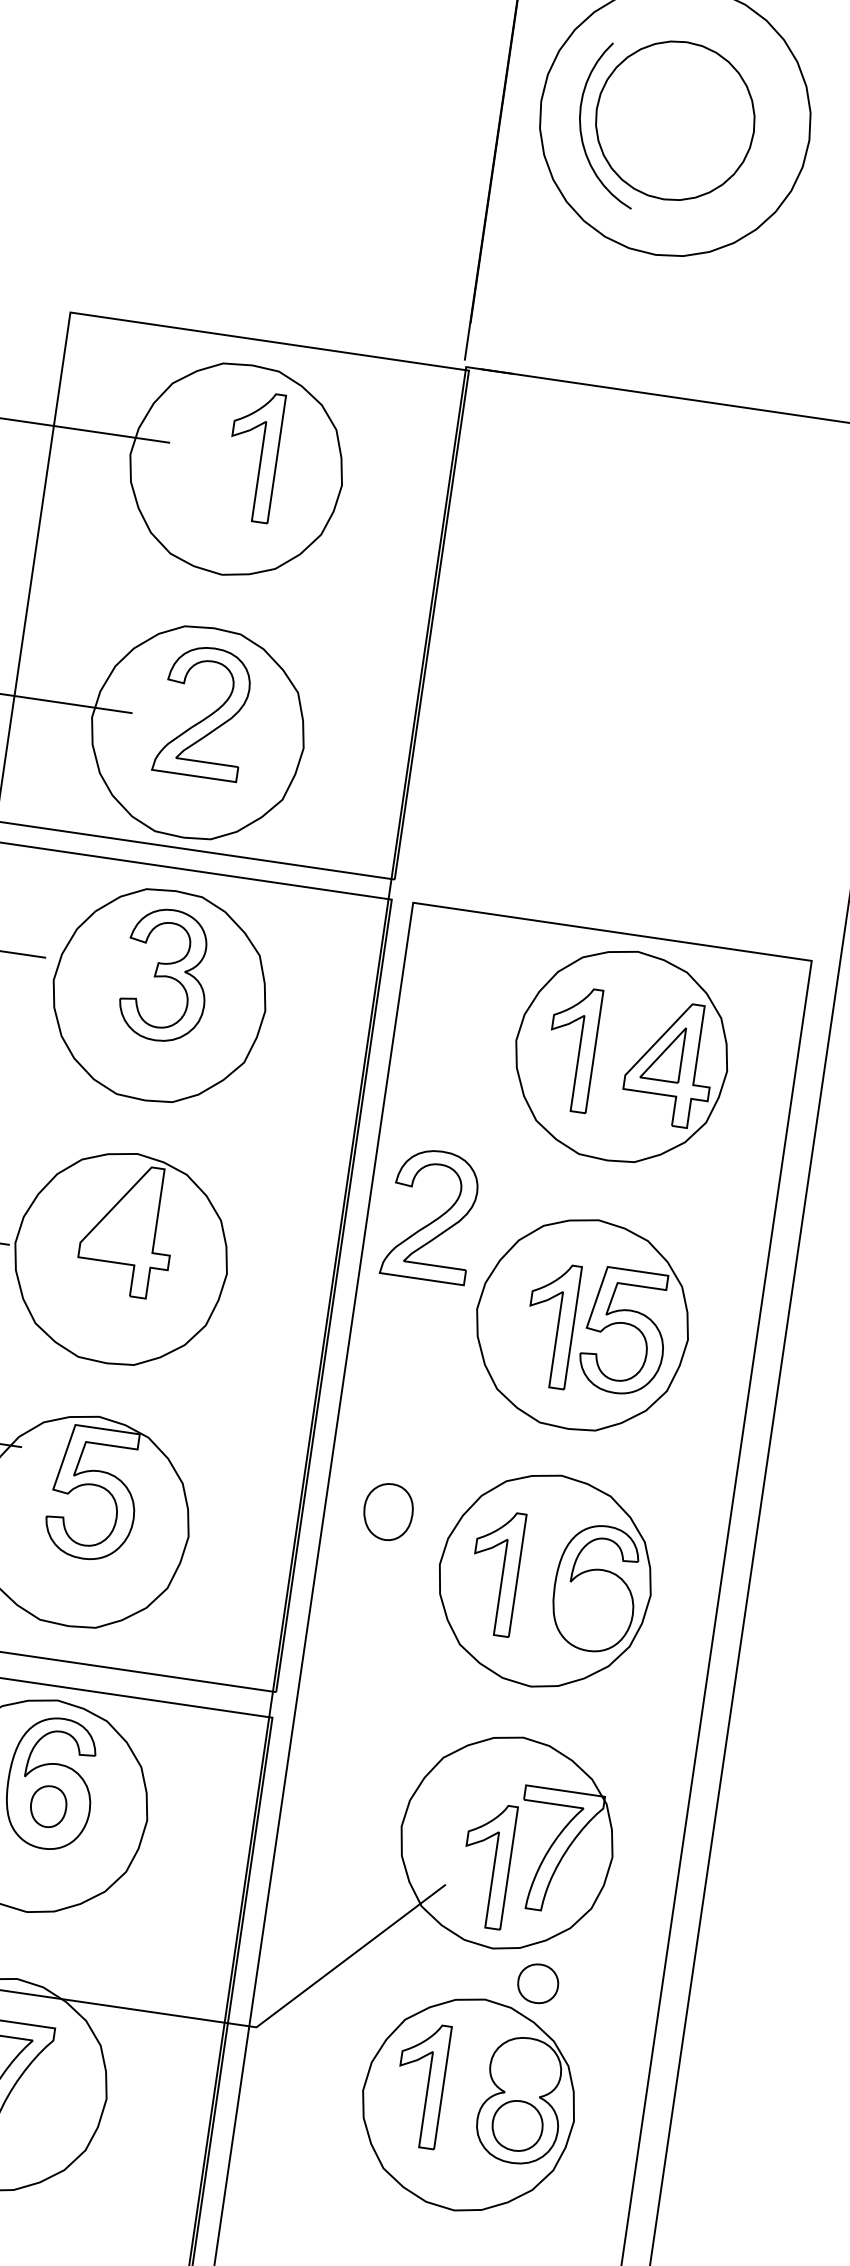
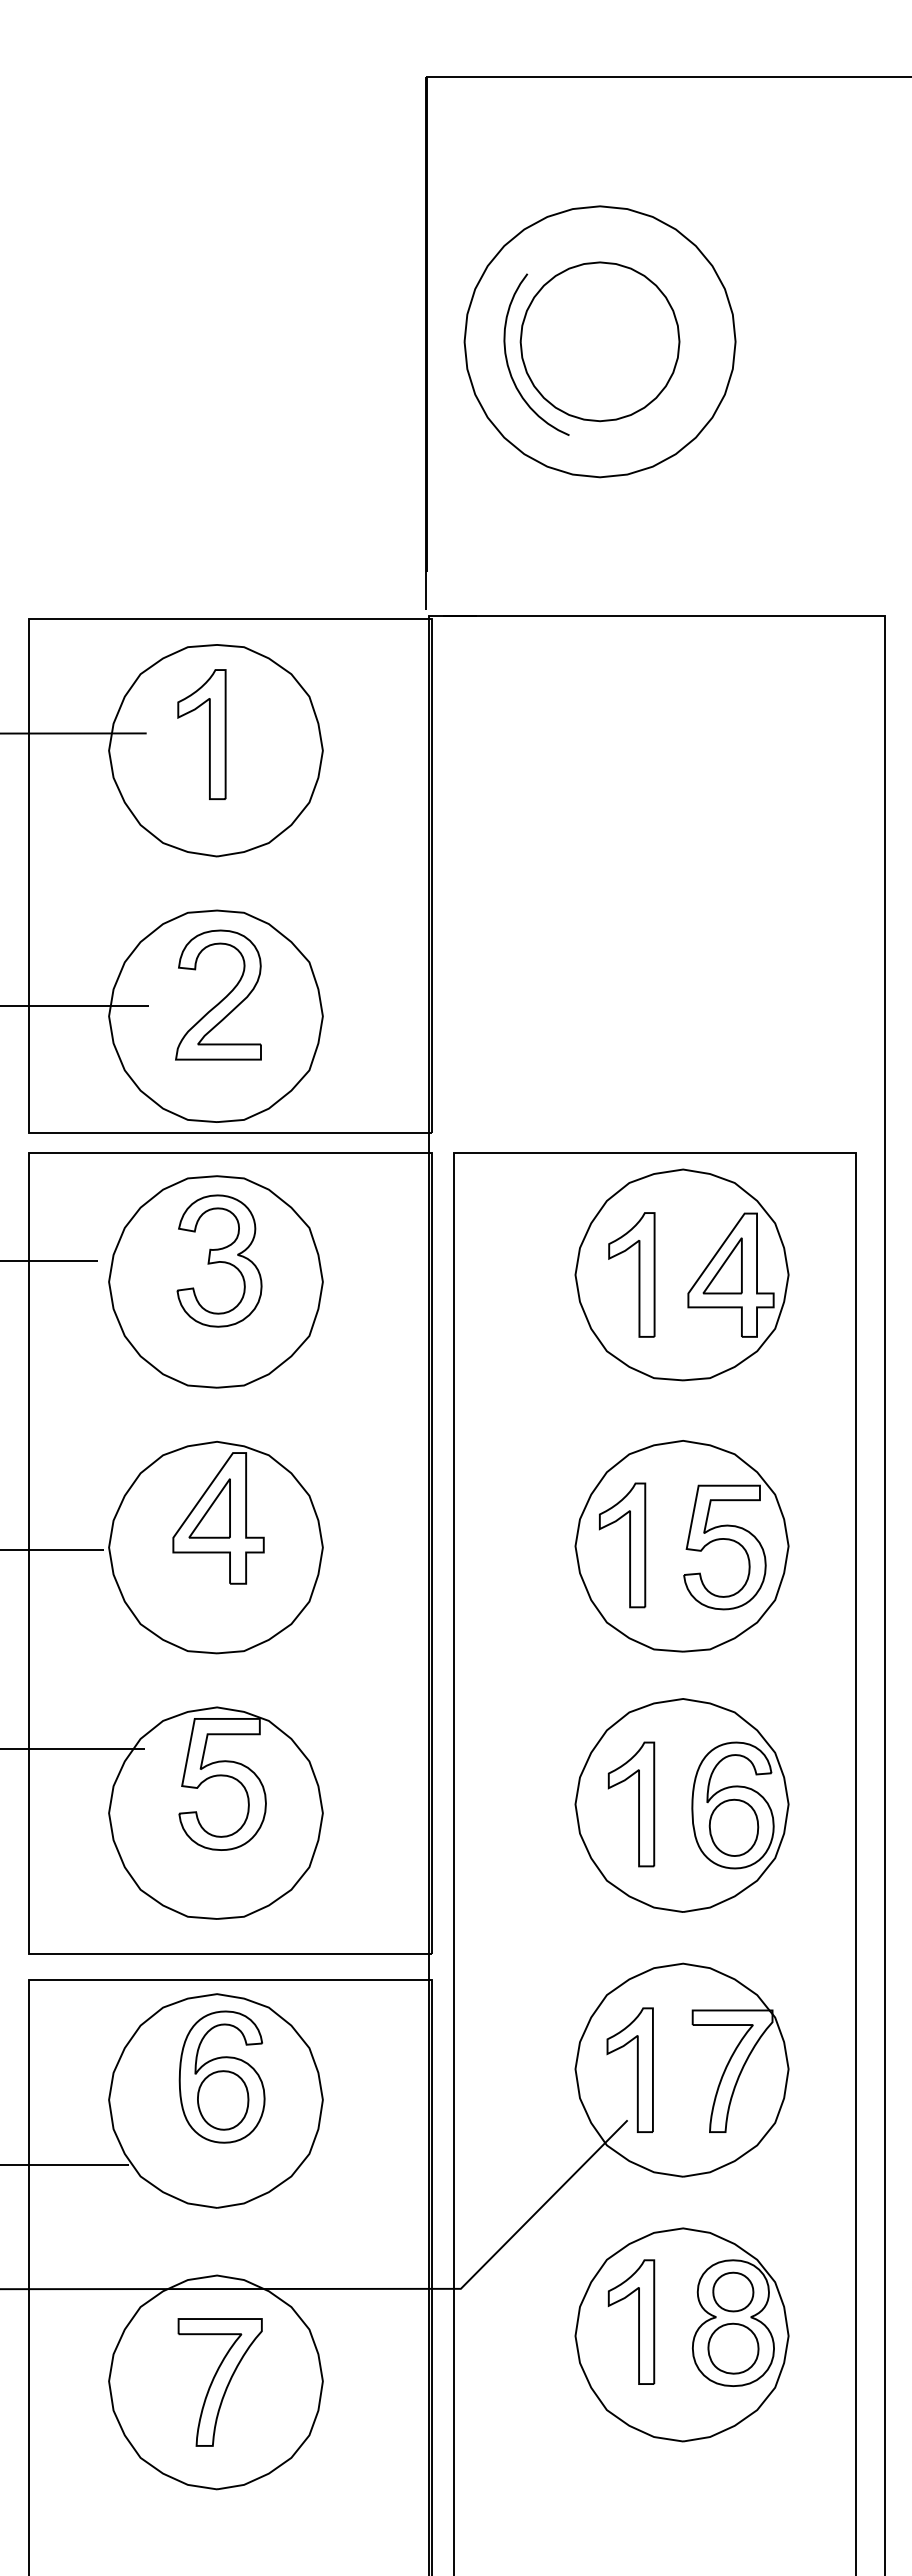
part: (260, 457) -> (209, 734), moved
part: (431, 1214) -> (516, 1459), removed
part: (120, 1218) -> (209, 1508), added
part: (557, 1326) -> (629, 1545), moved
part: (387, 1511) -> (733, 1827), moved
part: (48, 1806) -> (223, 2100), size x1.43
part: (492, 1865) -> (636, 2069), moved
part: (538, 1983) -> (733, 2291), moved

